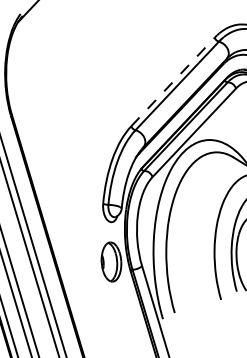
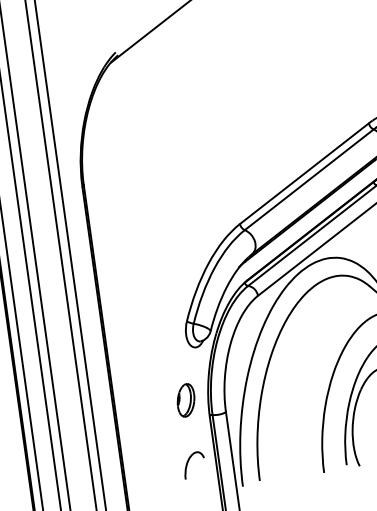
line: (173, 81) -> (304, 173), dashed -> solid
part: (111, 262) -> (185, 400), size x0.62
curve: (120, 308) -> (188, 463), added

